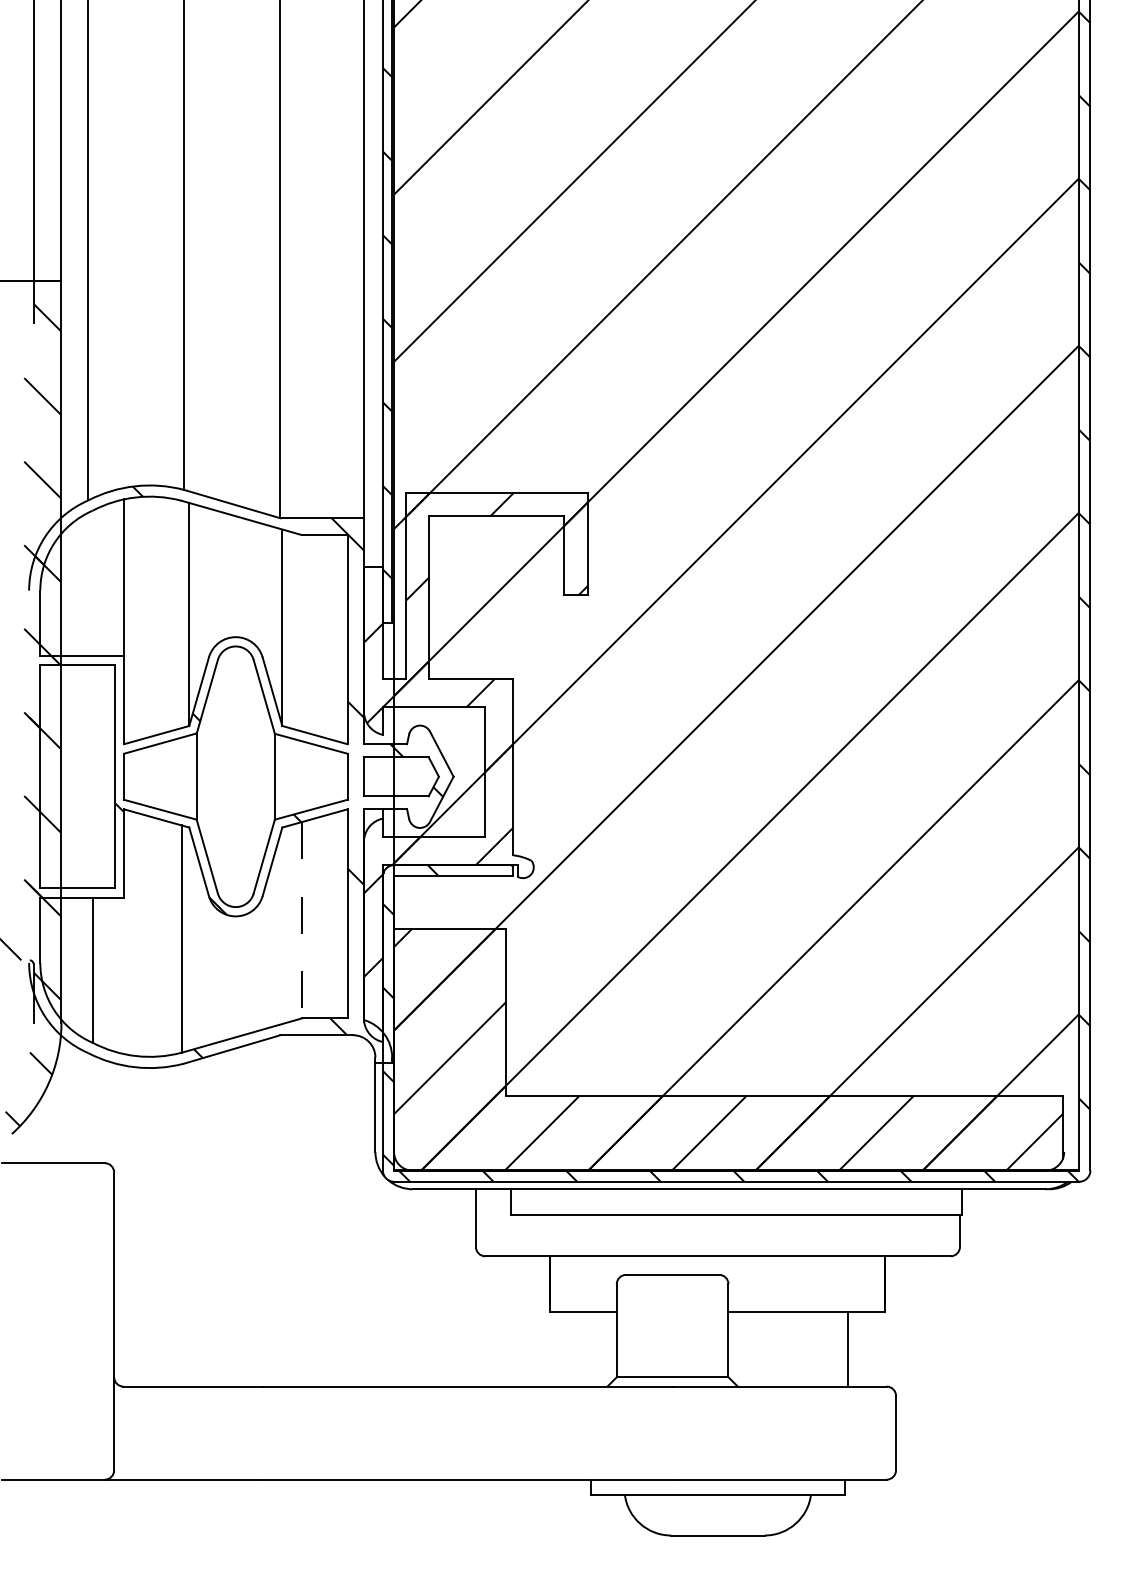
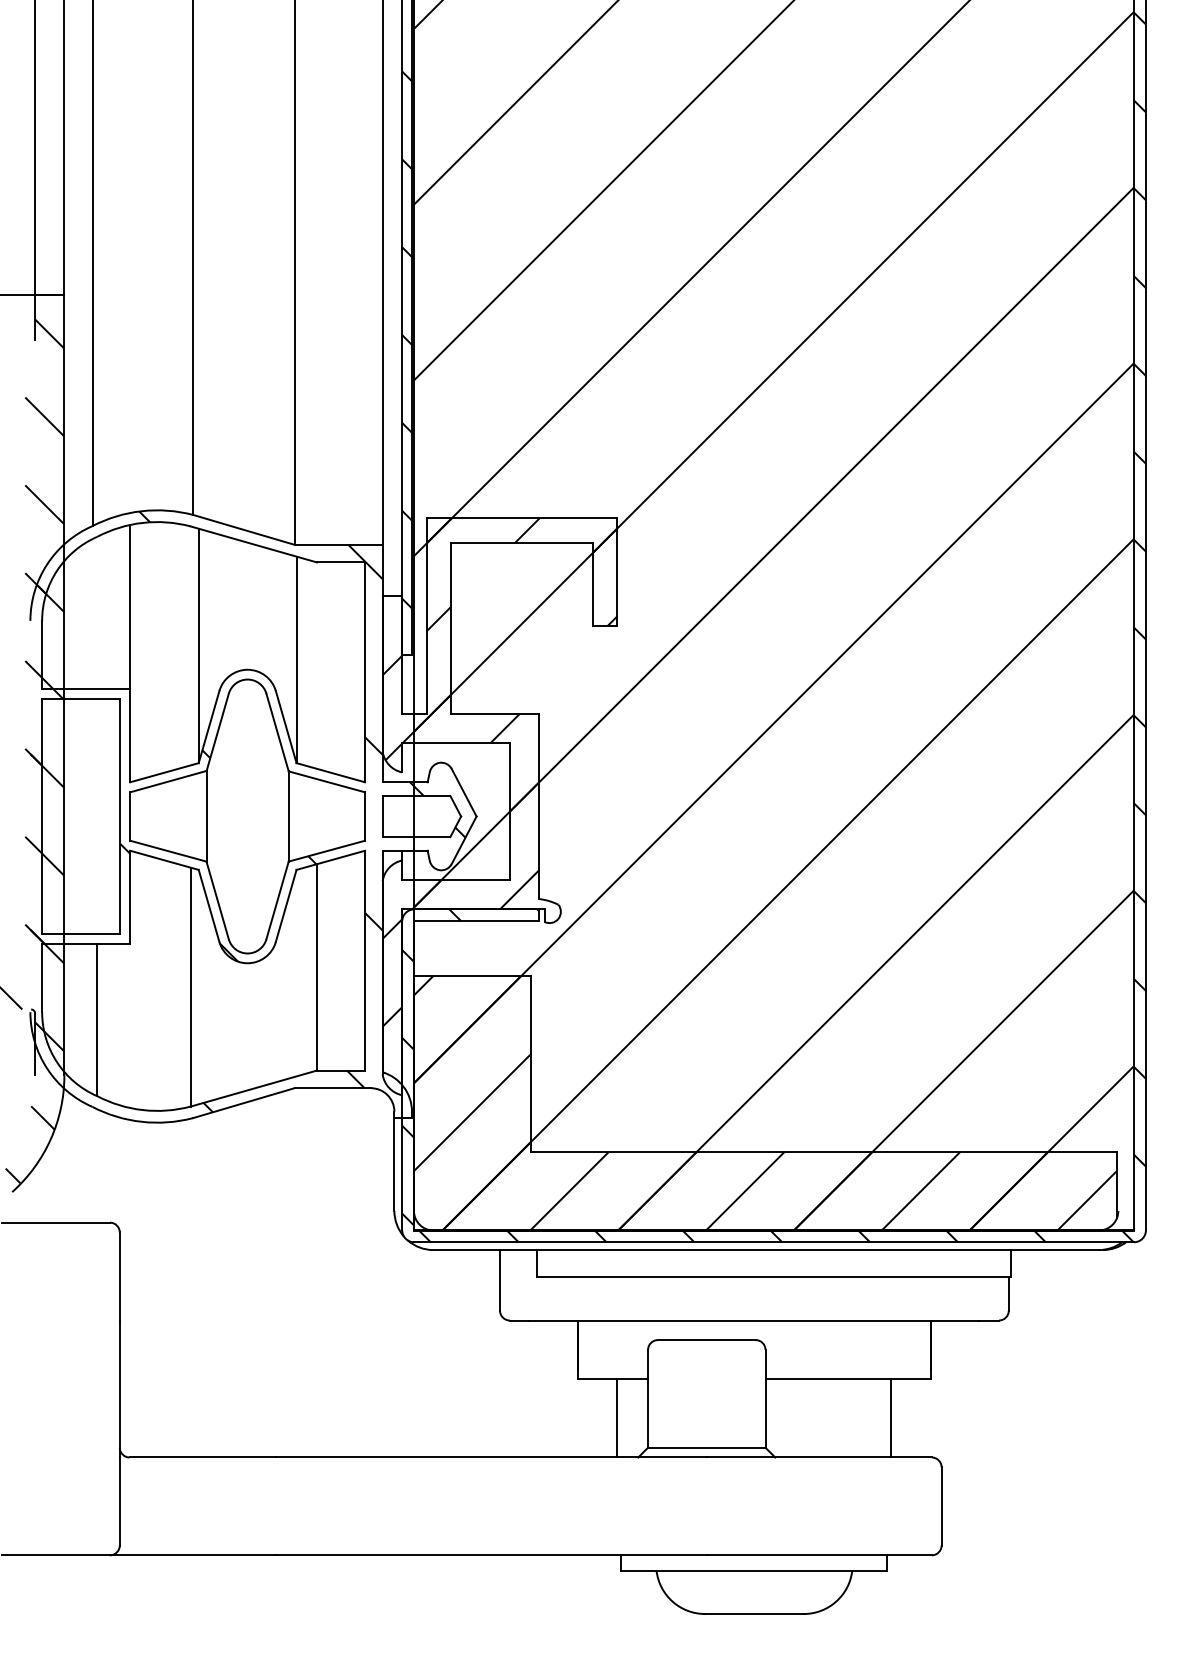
line: (301, 920) -> (316, 967), dashed -> solid
line: (587, 1349) -> (617, 1418), added

